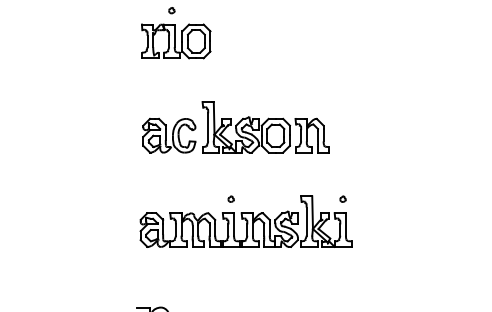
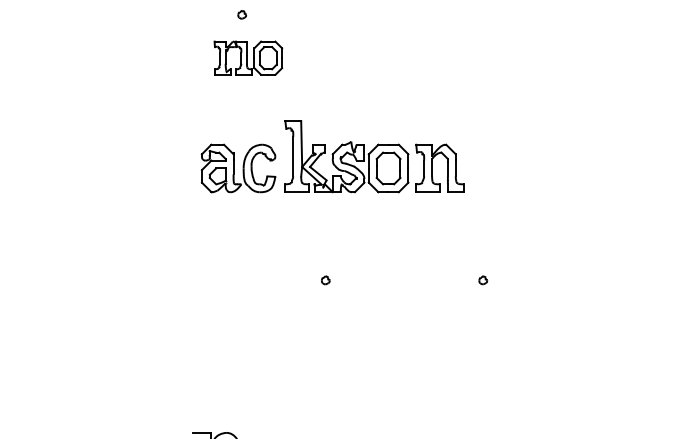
part: (176, 41) -> (248, 58), size x0.7
part: (235, 127) -> (331, 156), moved
part: (245, 221) -> (345, 311), removed

